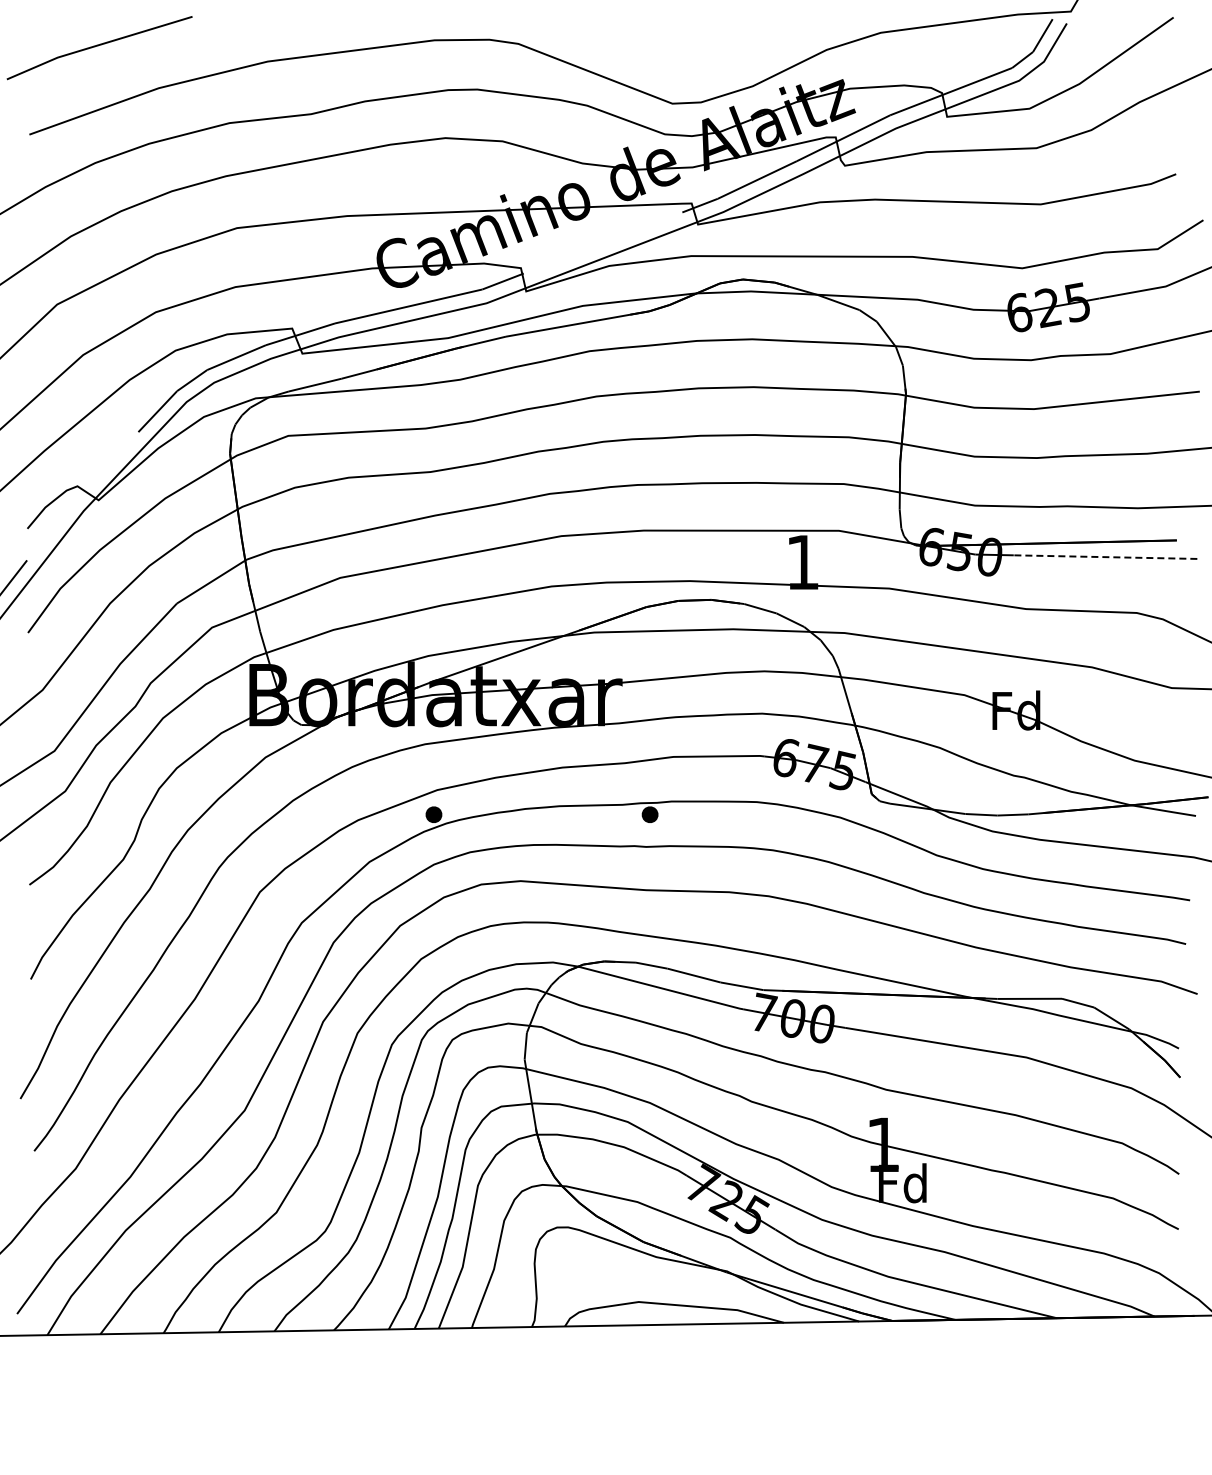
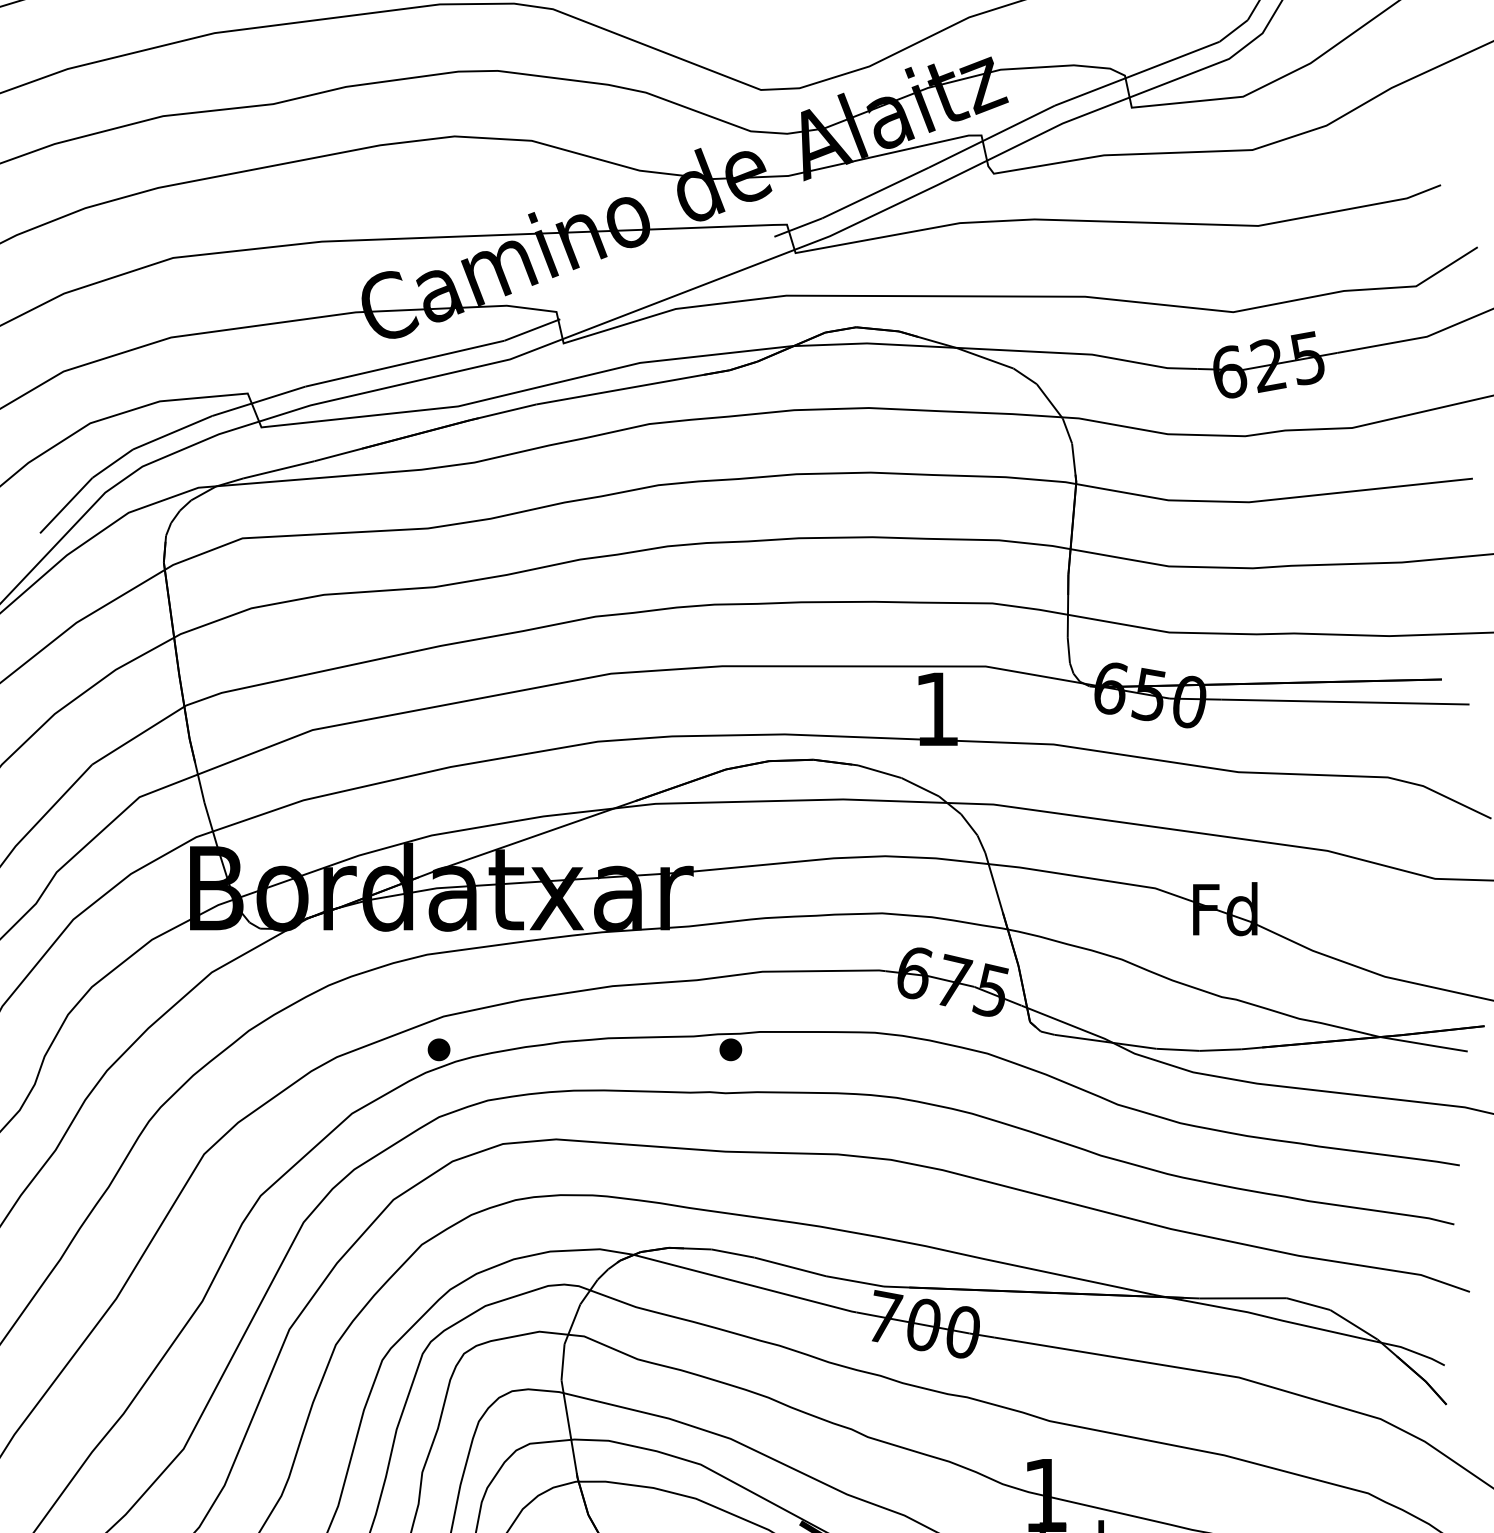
line: (1105, 557) -> (1345, 702), dashed -> solid

